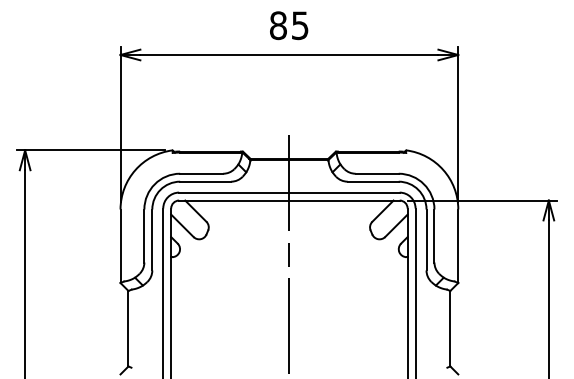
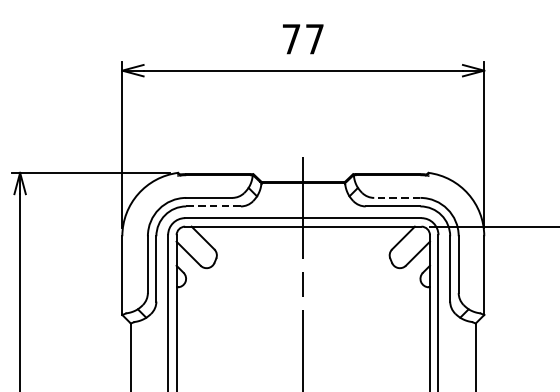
text: (289, 25) -> (303, 39), 85 -> 77
line: (377, 173) -> (397, 197), solid -> dashed
line: (205, 181) -> (213, 206), solid -> dashed

